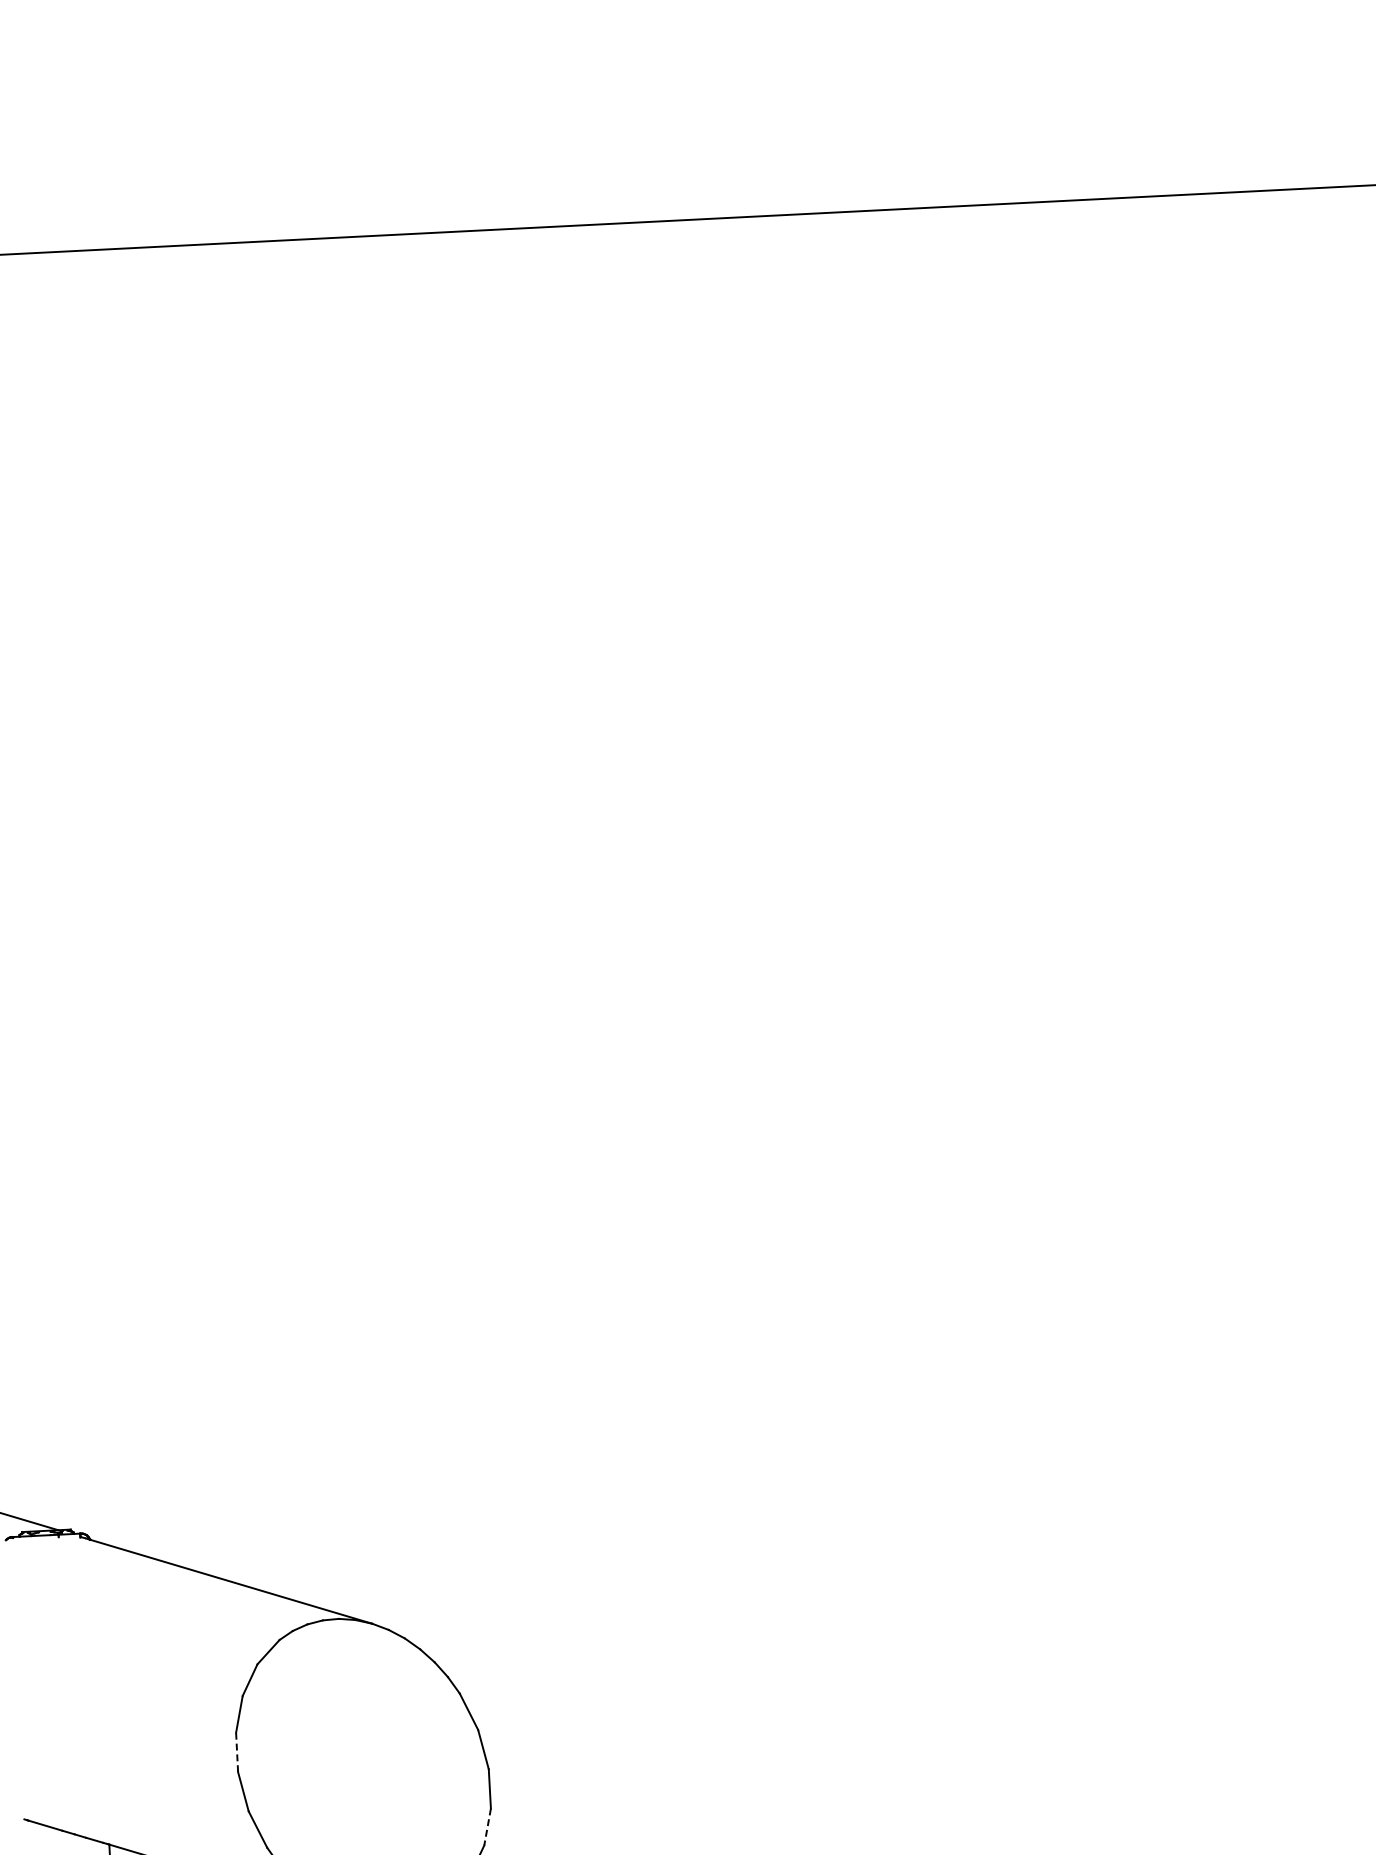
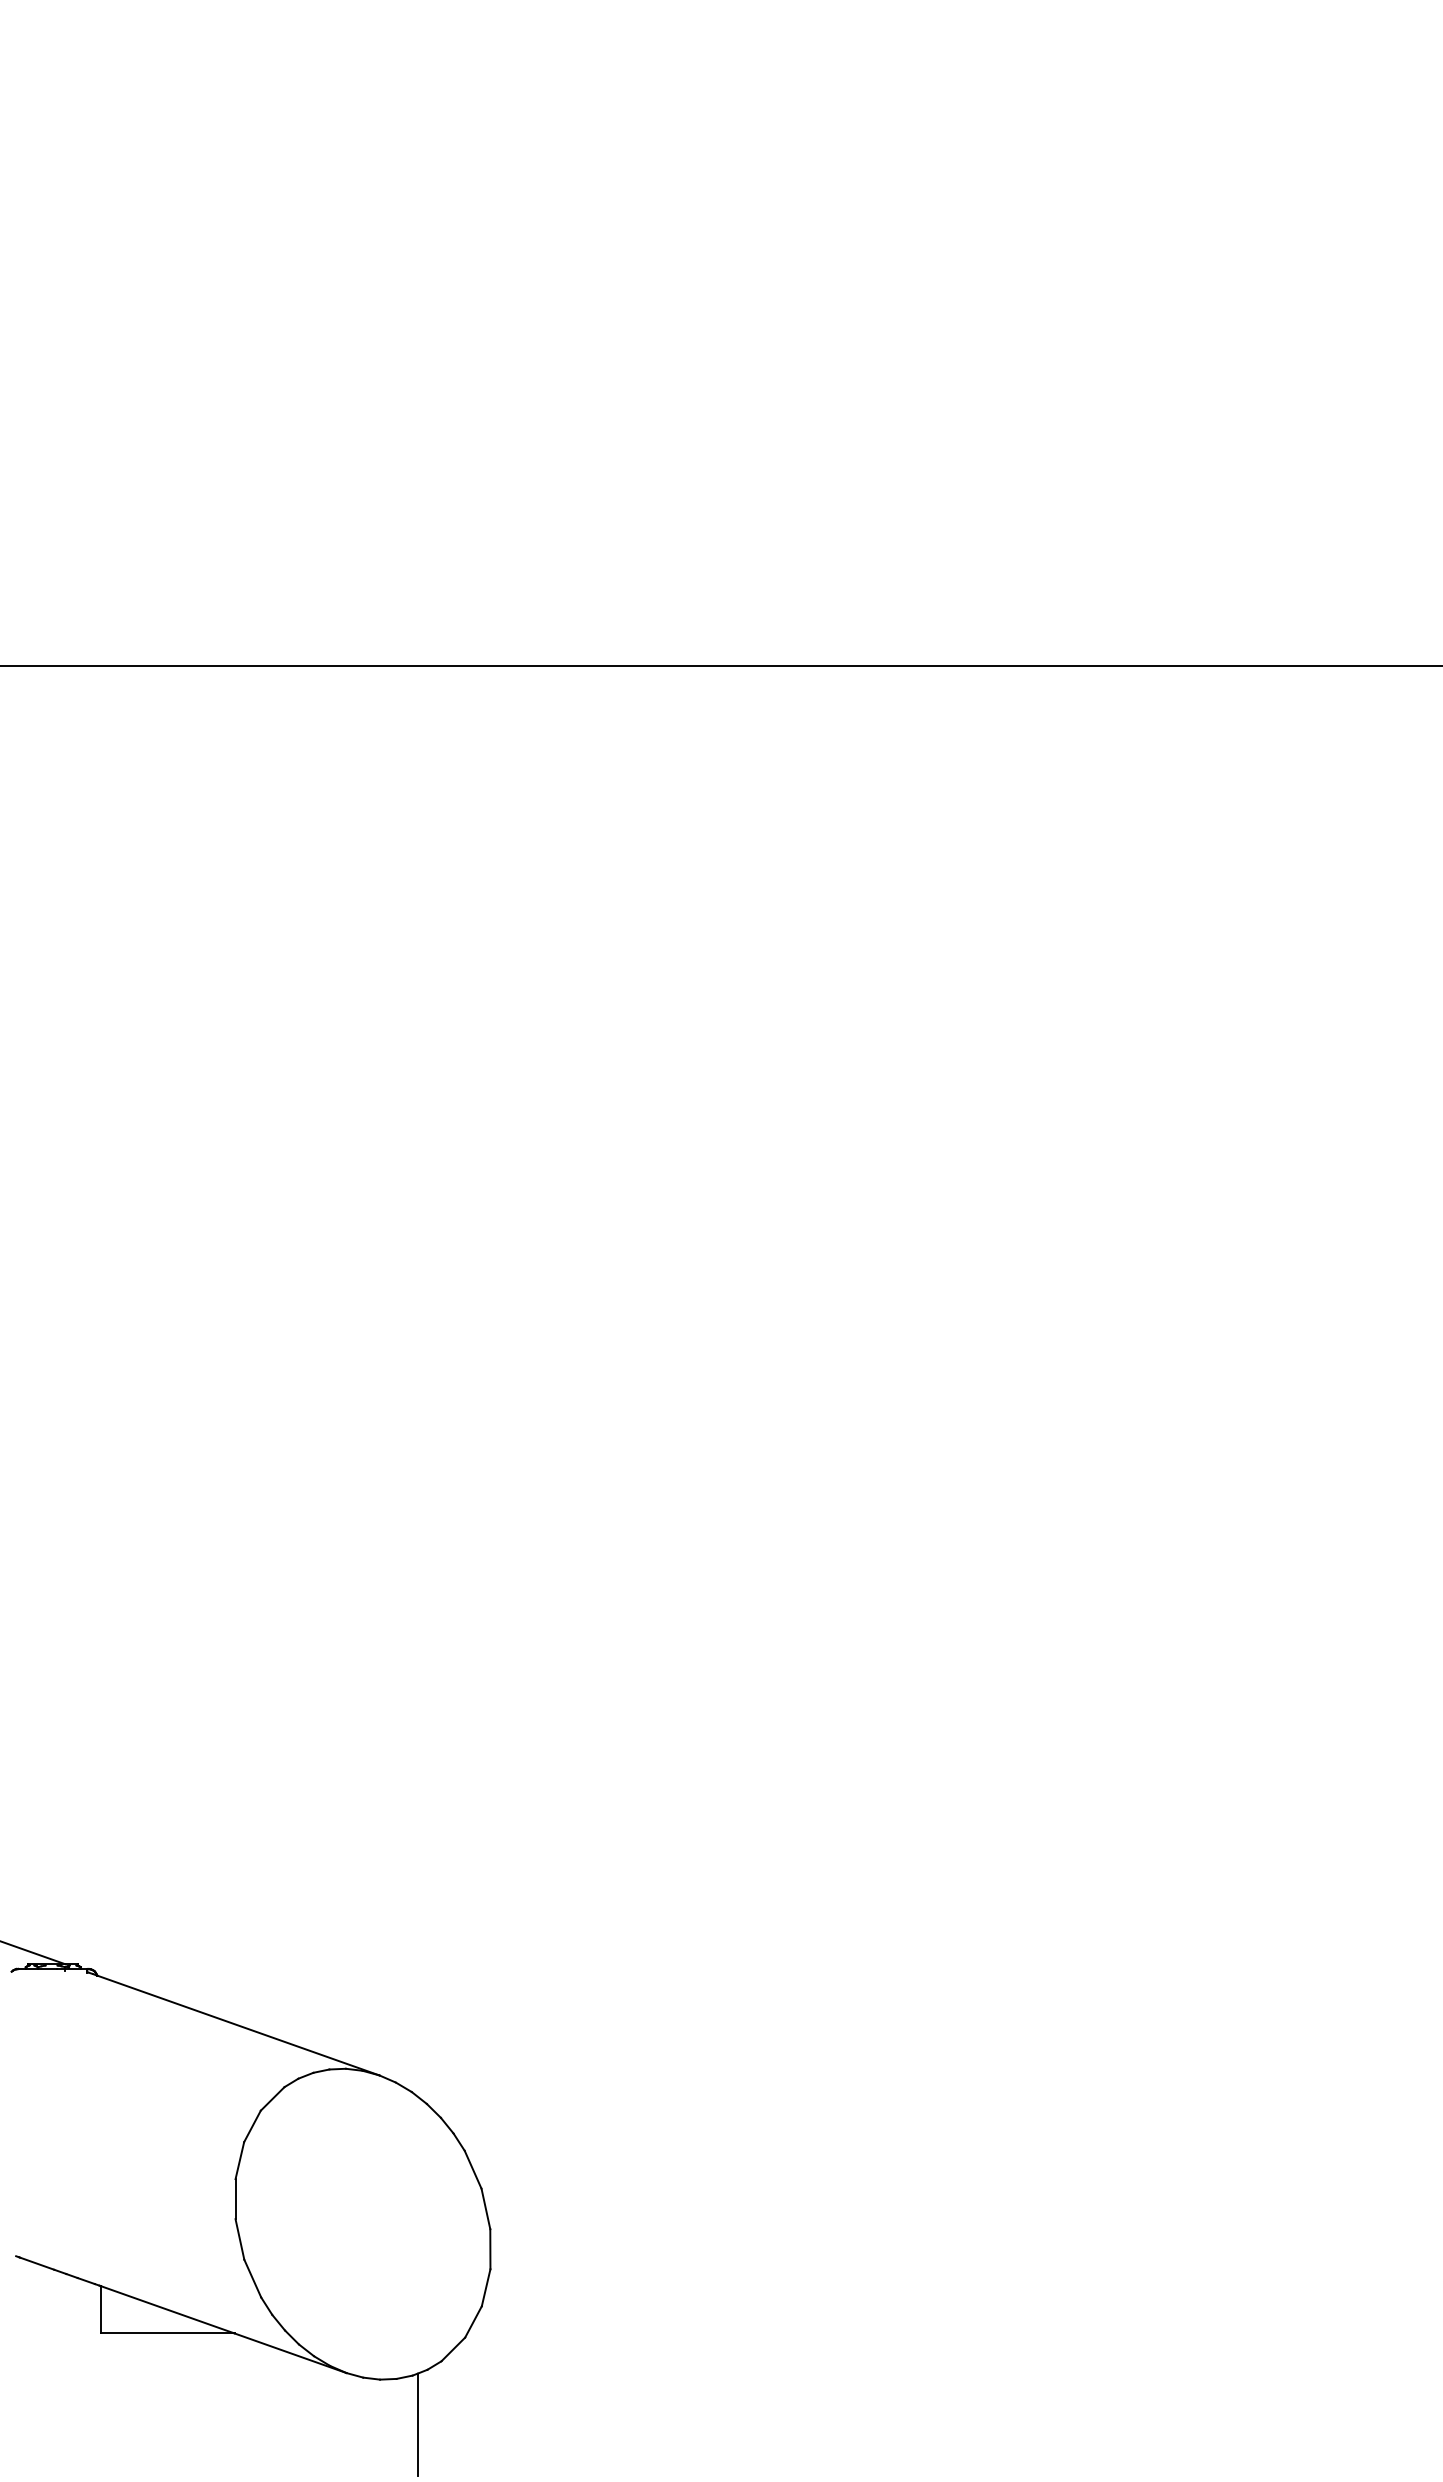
line: (237, 1751) -> (235, 2198), dashed -> solid
line: (488, 1827) -> (486, 2288), dashed -> solid

